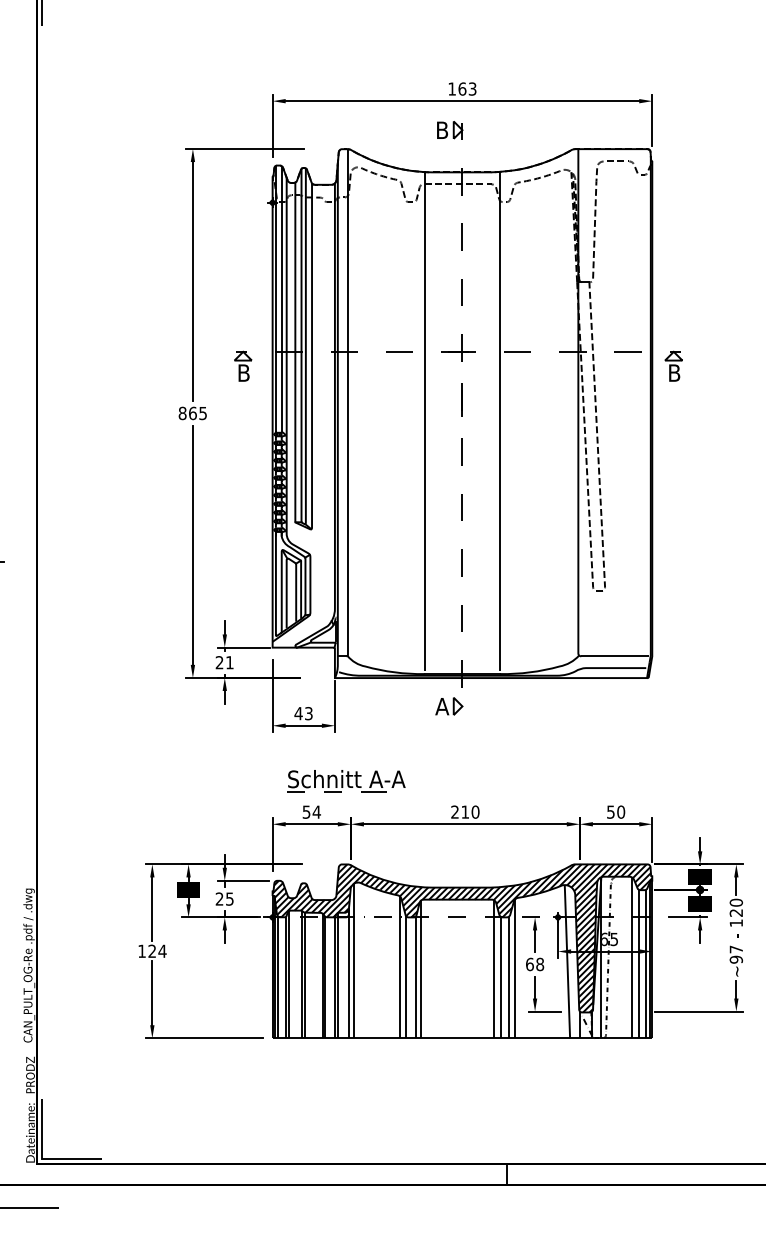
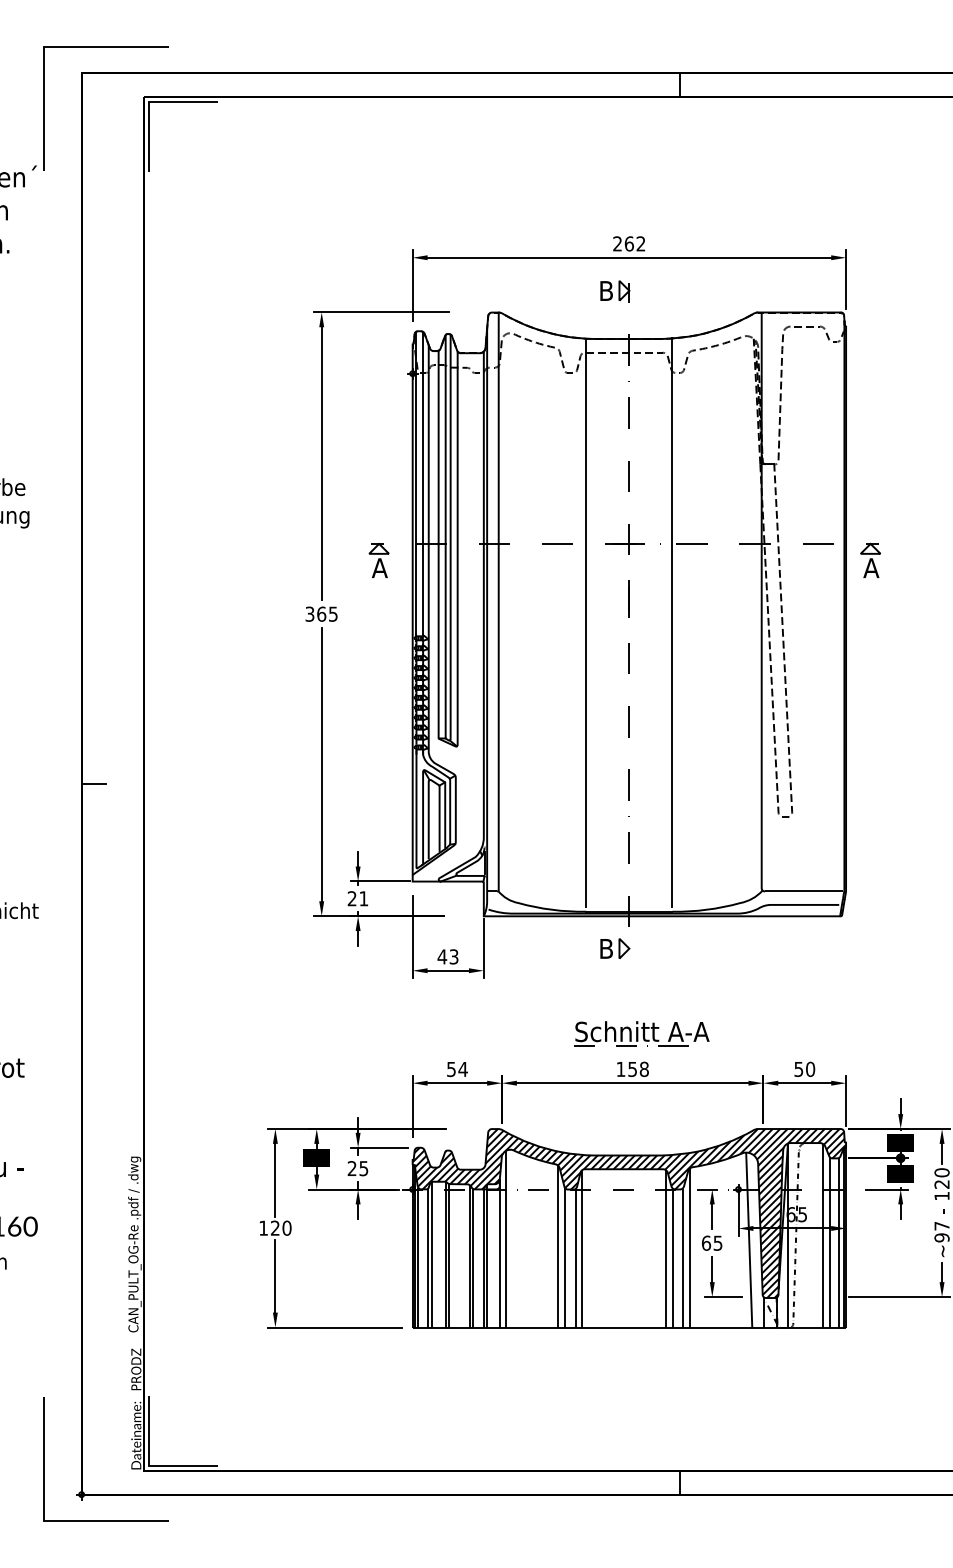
text: (462, 88) -> (629, 243), 163 -> 262
text: (243, 373) -> (379, 568), B -> A
text: (674, 373) -> (871, 568), B -> A
text: (182, 412) -> (309, 613), 865 -> 365
text: (442, 706) -> (606, 948), A -> B
part: (346, 780) -> (641, 1033), moved
text: (465, 812) -> (632, 1069), 210 -> 158
text: (162, 950) -> (286, 1227), 124 -> 120
text: (539, 963) -> (717, 1242), 68 -> 65

